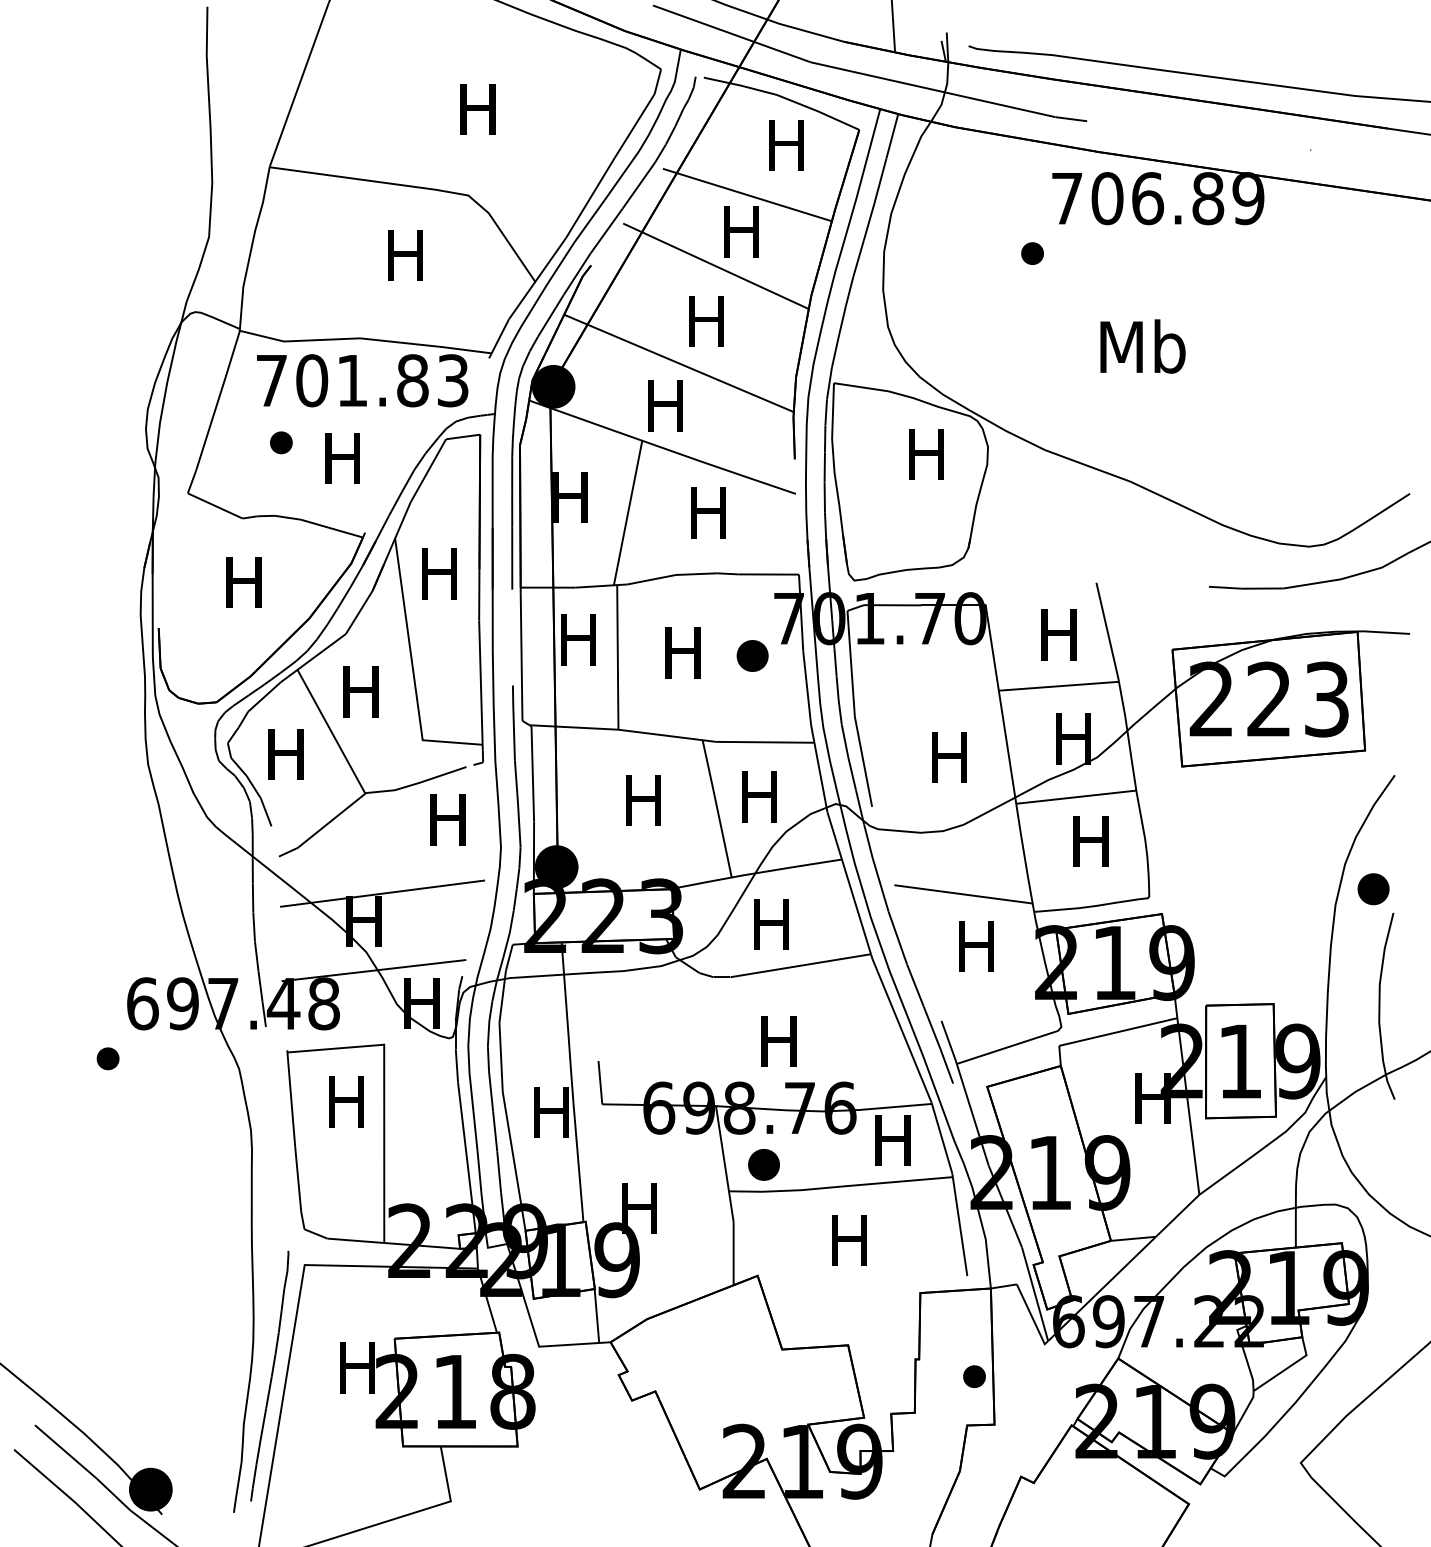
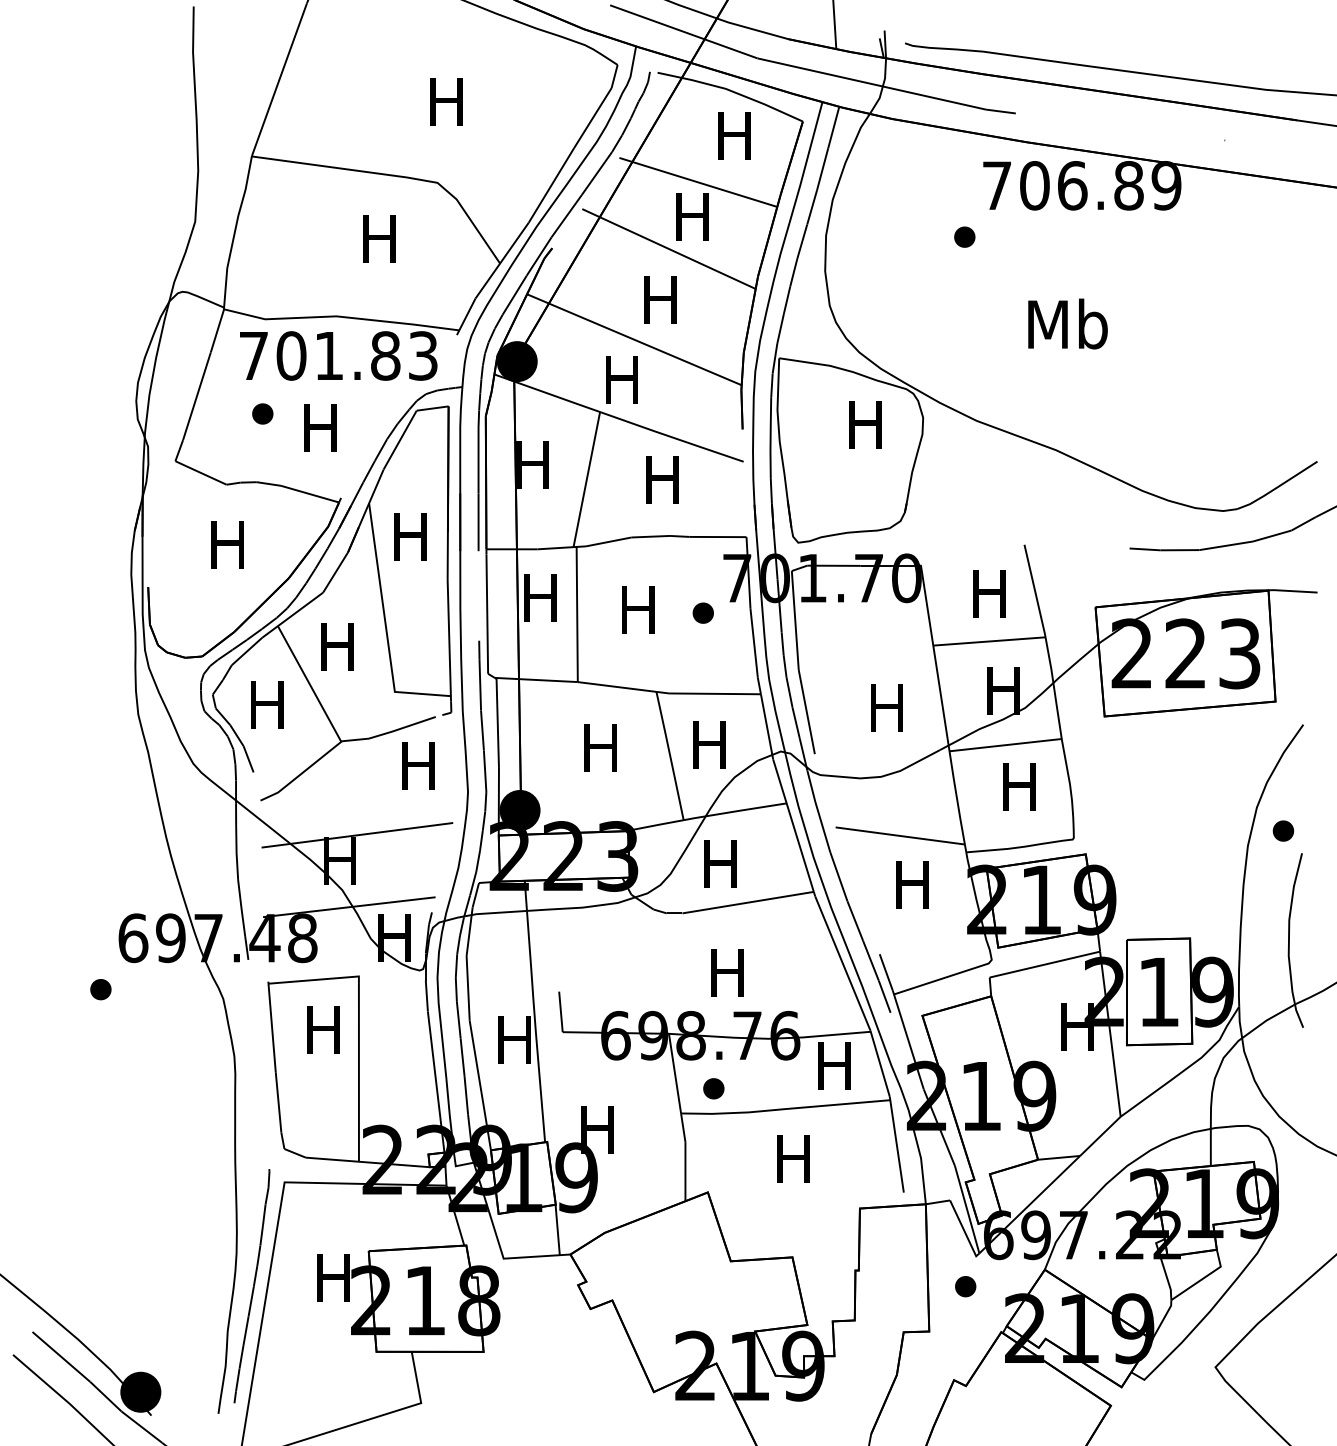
part: (752, 655) -> (703, 612), size x0.71
part: (1373, 888) -> (1283, 830), size x0.71
part: (763, 1164) -> (713, 1088), size x0.71
part: (974, 1376) -> (965, 1286), moved

